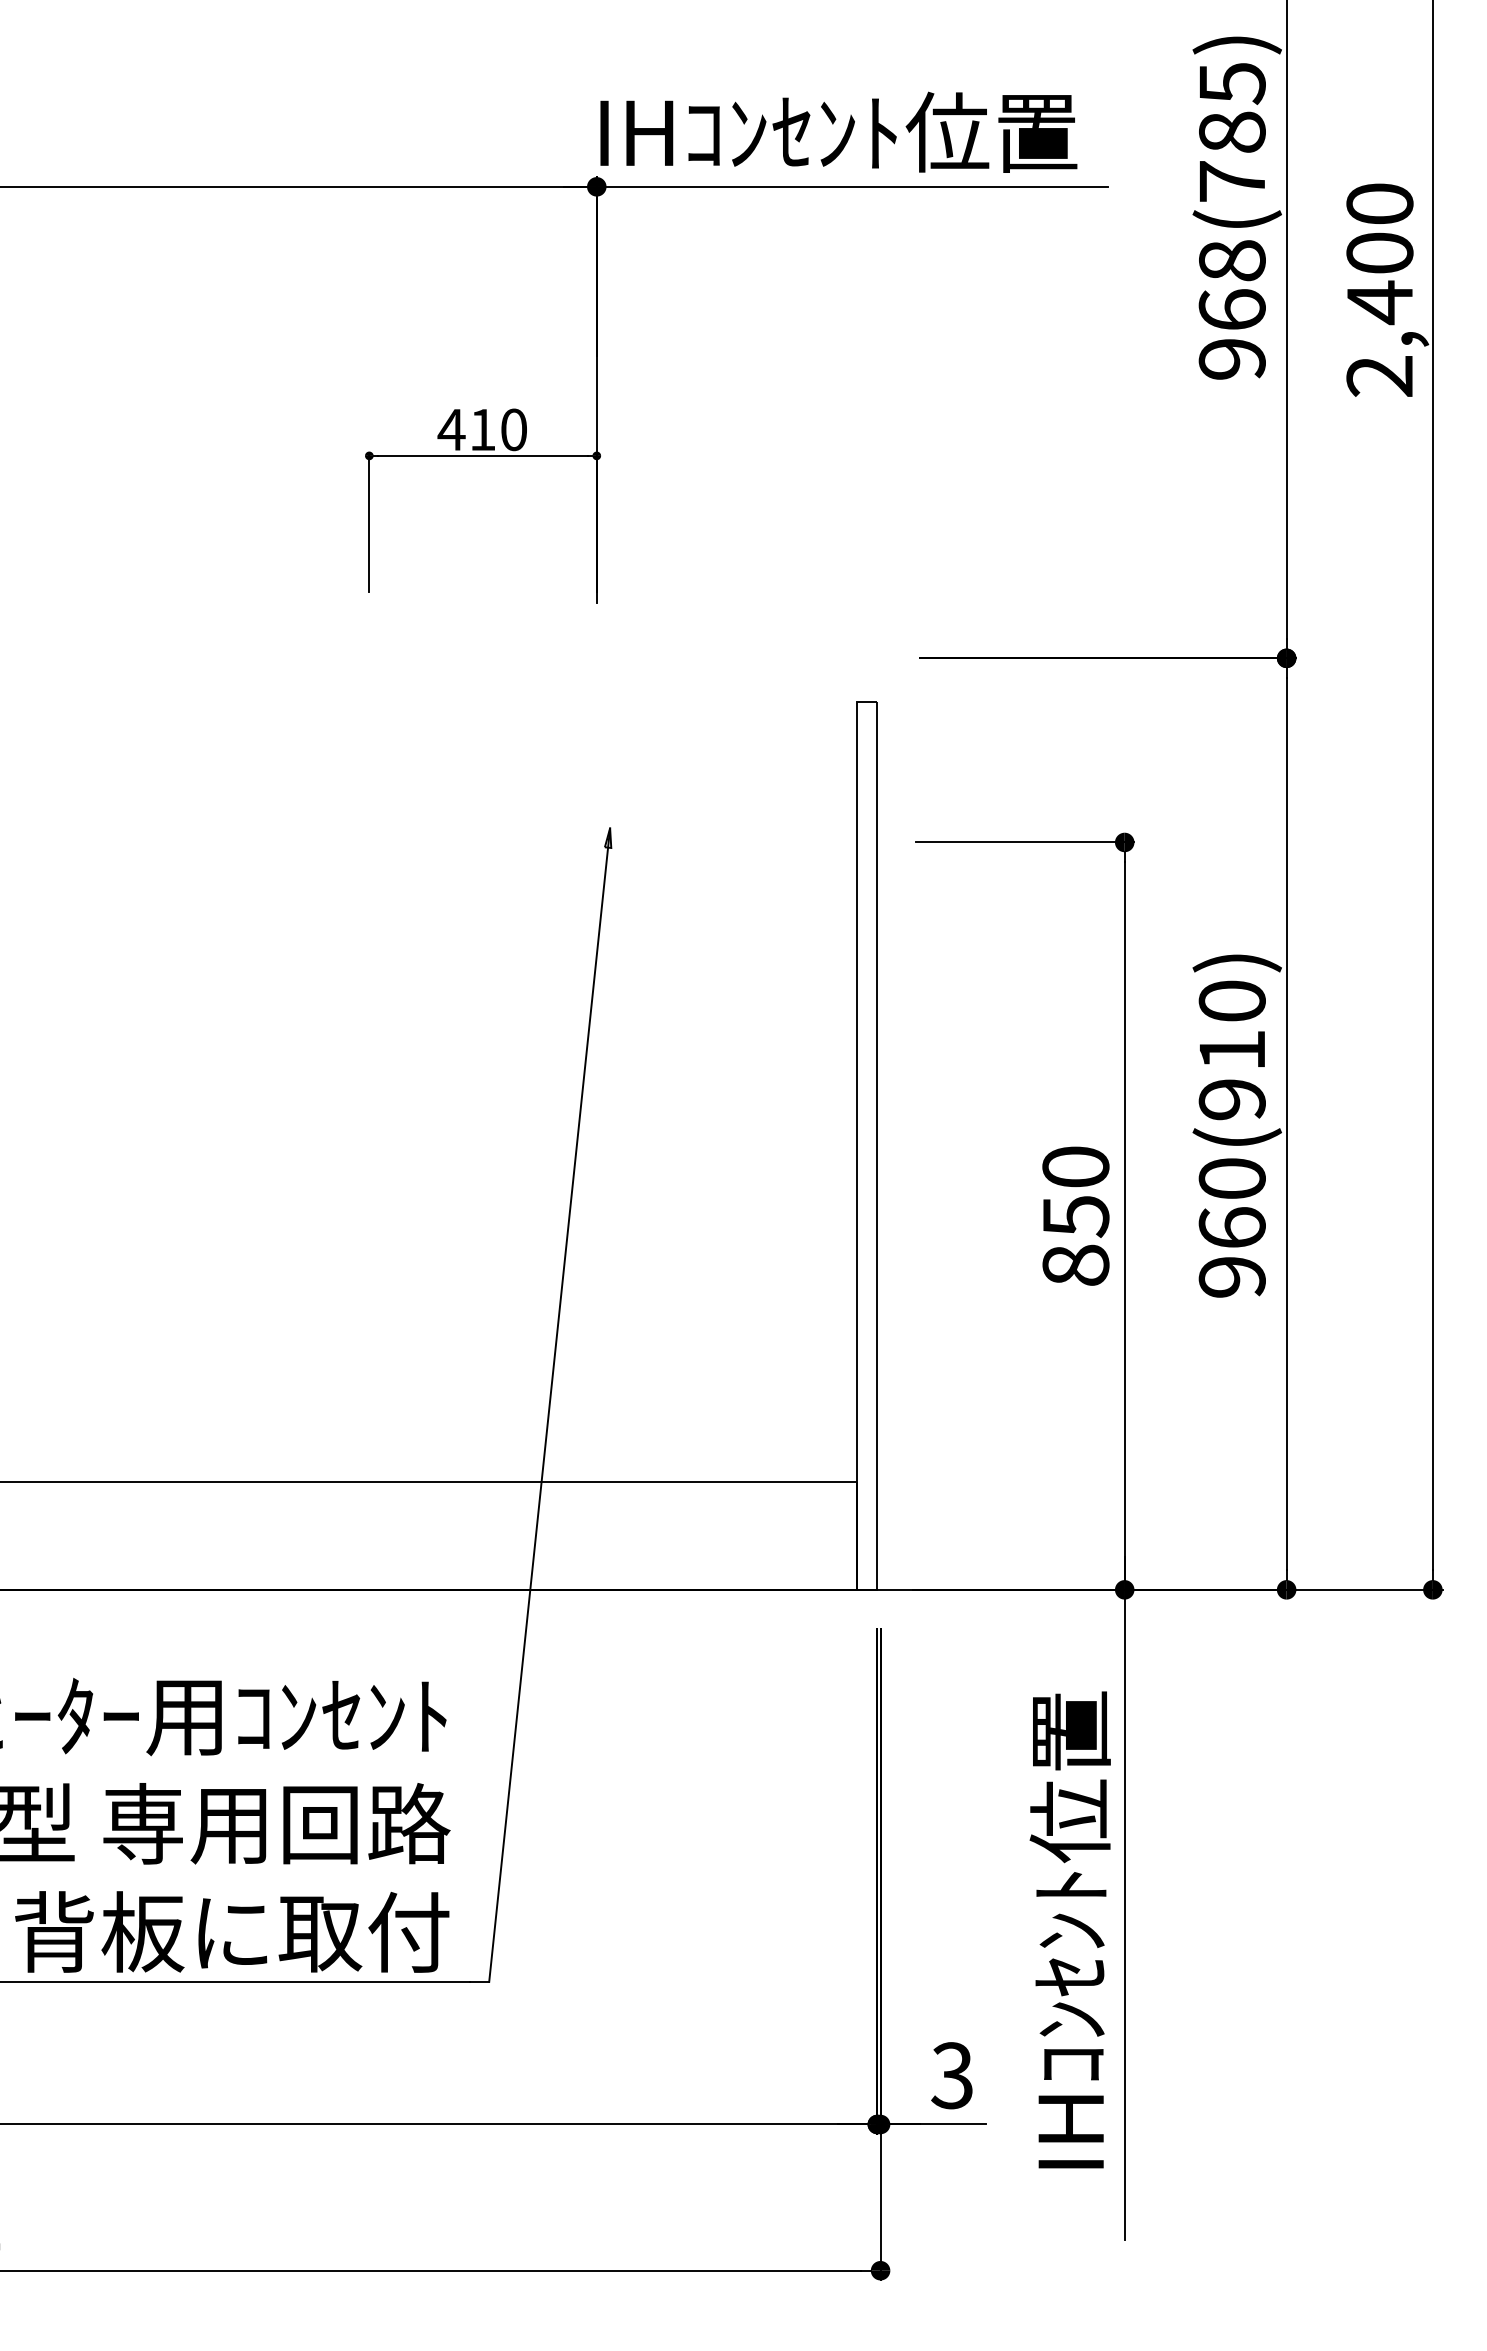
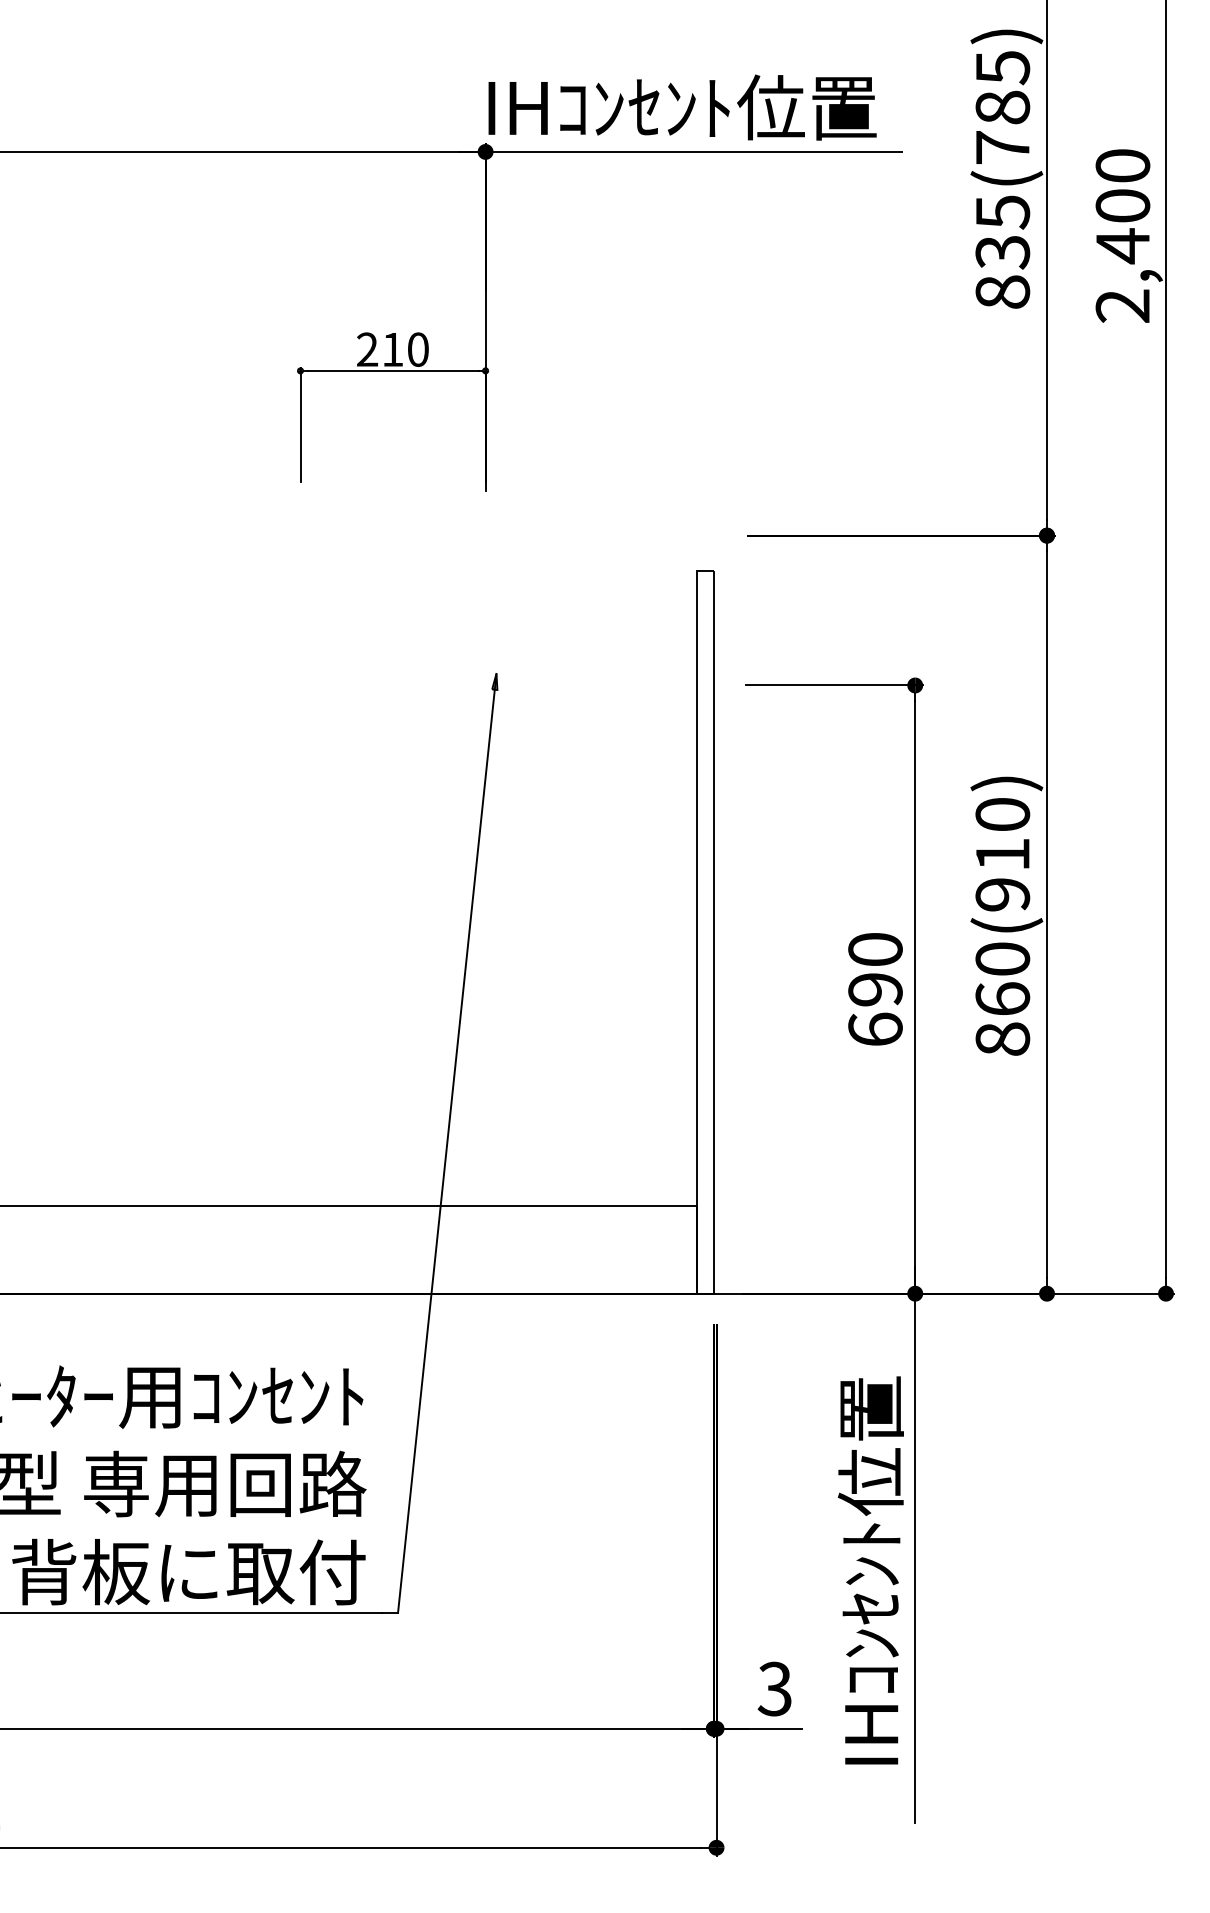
text: (1231, 309) -> (1002, 251), 968(785) -> 835(785)
text: (451, 429) -> (367, 349), 410 -> 210
text: (1075, 1240) -> (875, 1009), 850 -> 690
text: (1231, 1276) -> (1002, 1038), 960(910) -> 860(910)

